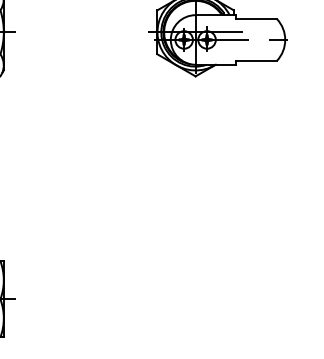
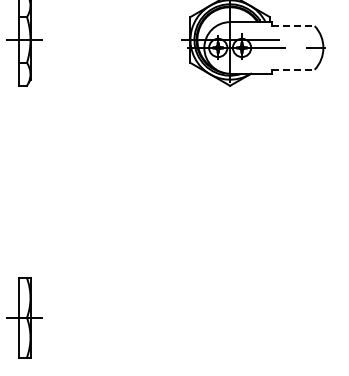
line: (256, 19) -> (293, 26), solid -> dashed
line: (256, 60) -> (293, 69), solid -> dashed

